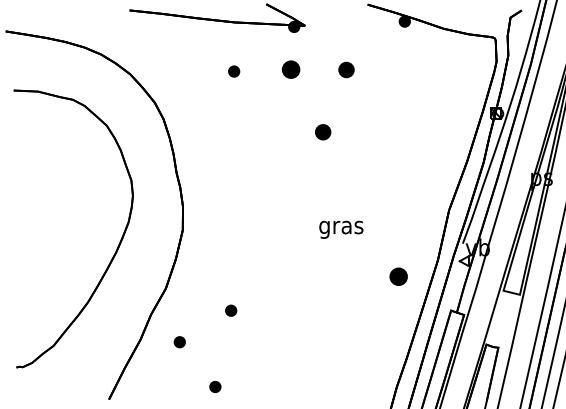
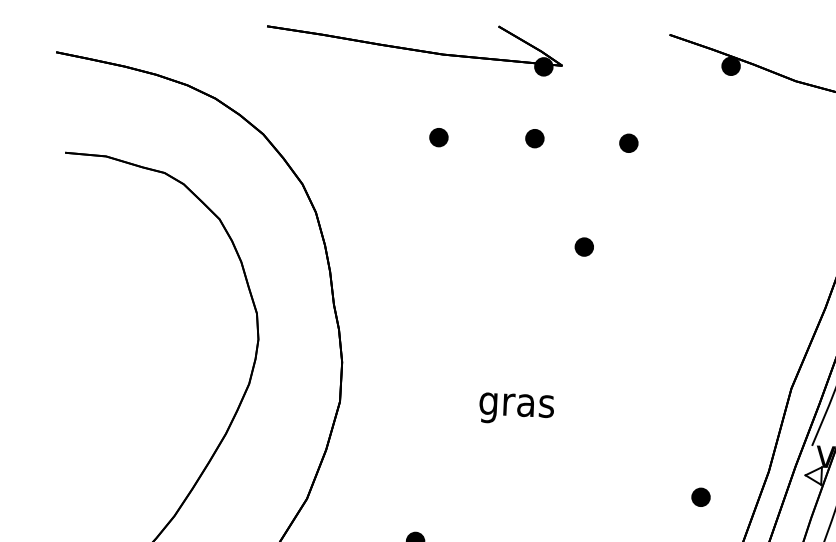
part: (290, 69) -> (534, 138), size x0.62
part: (346, 69) -> (628, 142), size x0.71
part: (322, 132) -> (583, 247), size x0.71
text: (341, 229) -> (516, 408), moved
part: (398, 277) -> (700, 498), size x0.62

